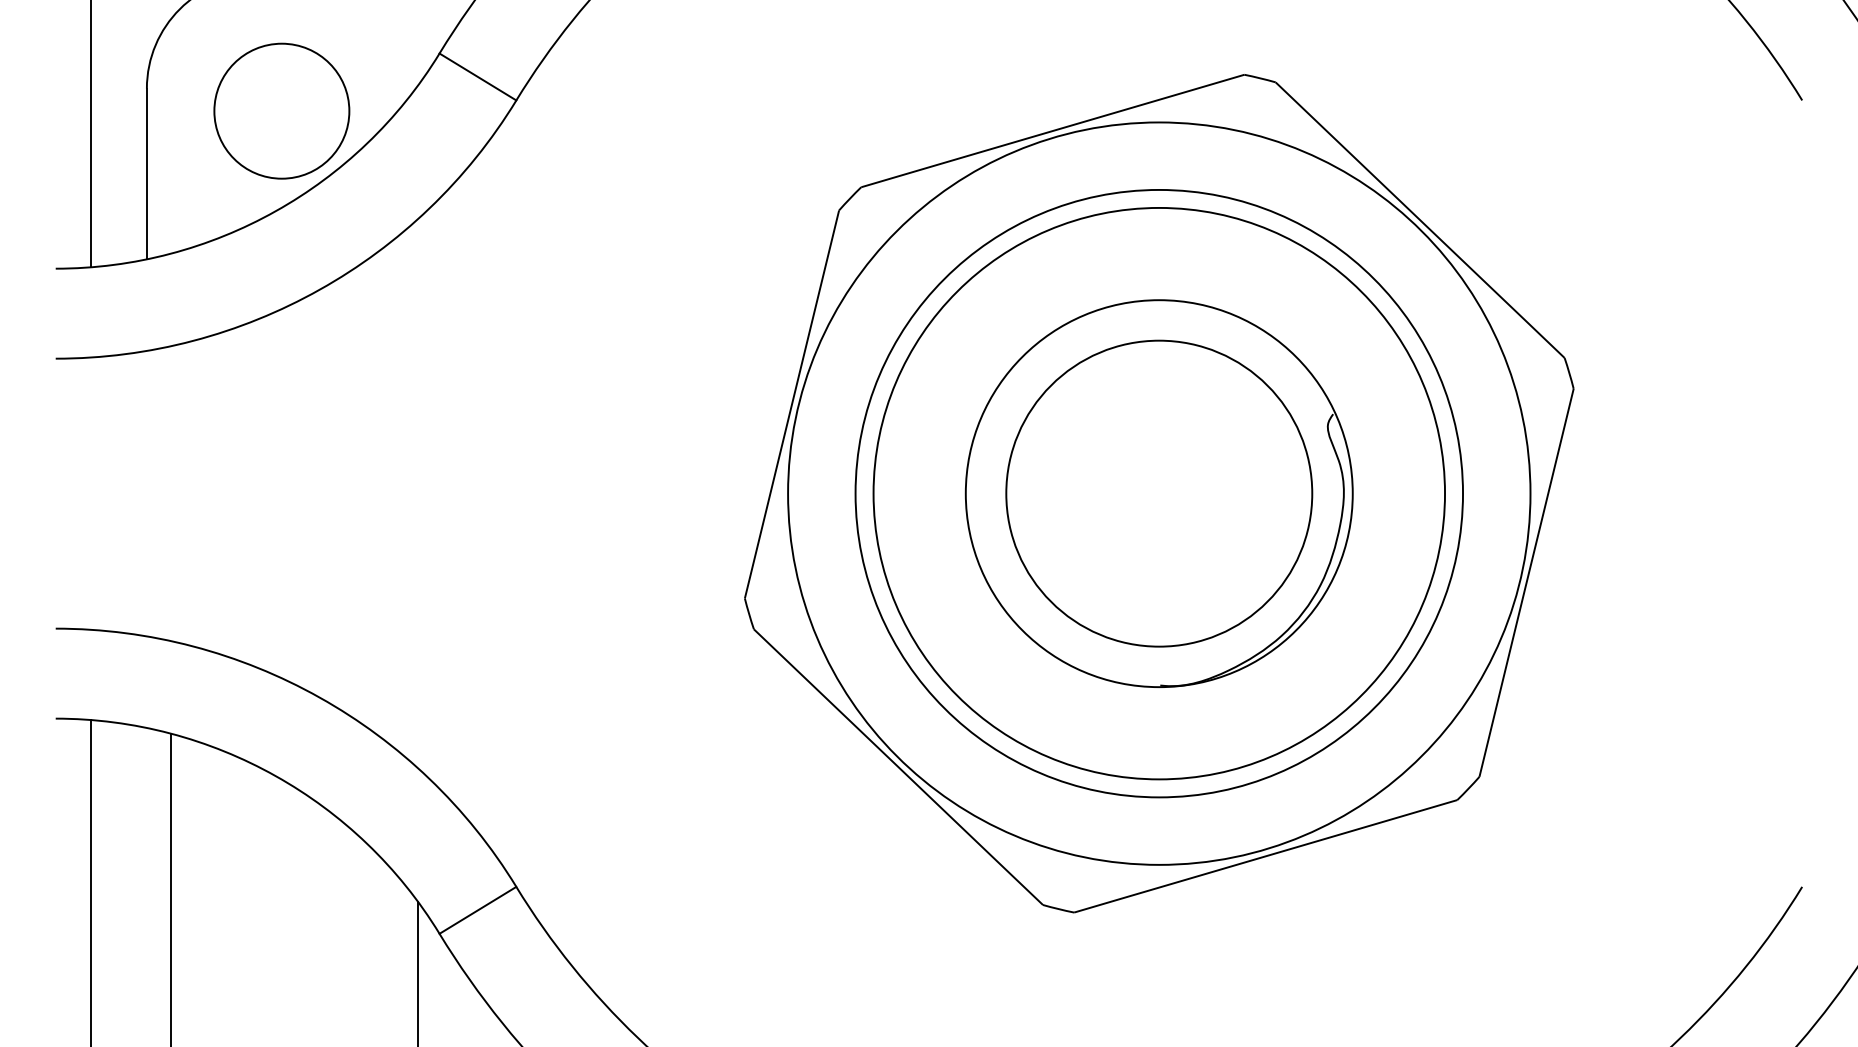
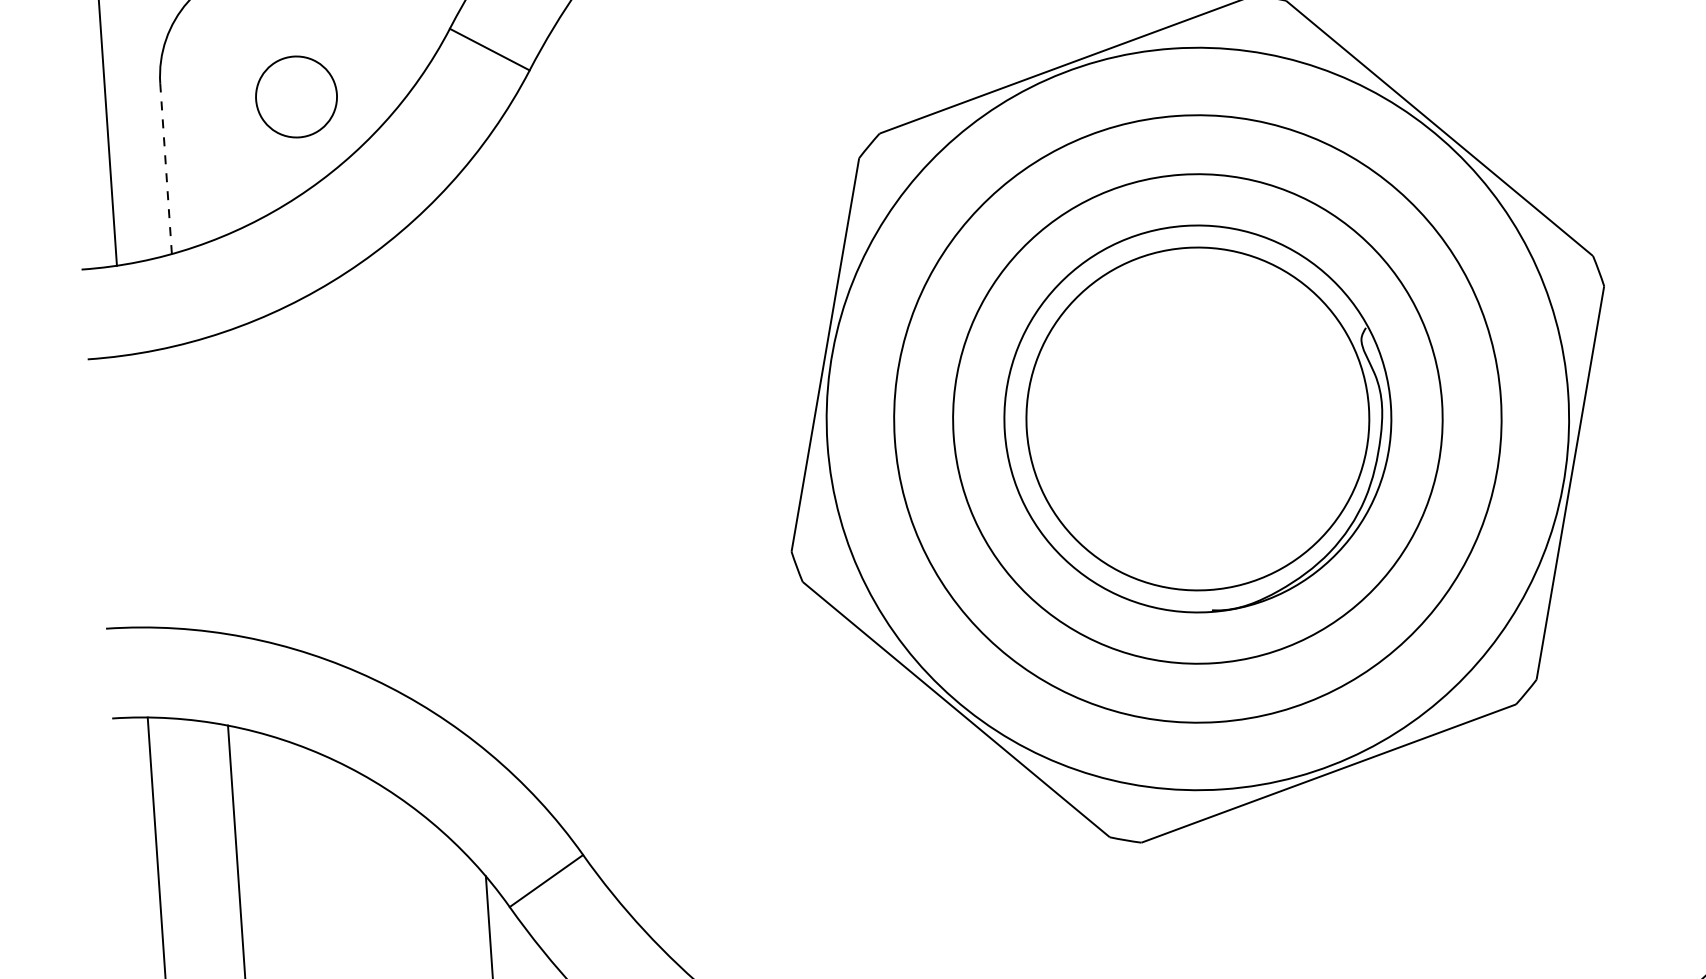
circle: (281, 110) -> (296, 96), size x0.6
line: (146, 173) -> (165, 168), solid -> dashed
circle: (1159, 493) -> (1198, 418), size x0.6
circle: (1159, 493) -> (1198, 418), size x1.6

